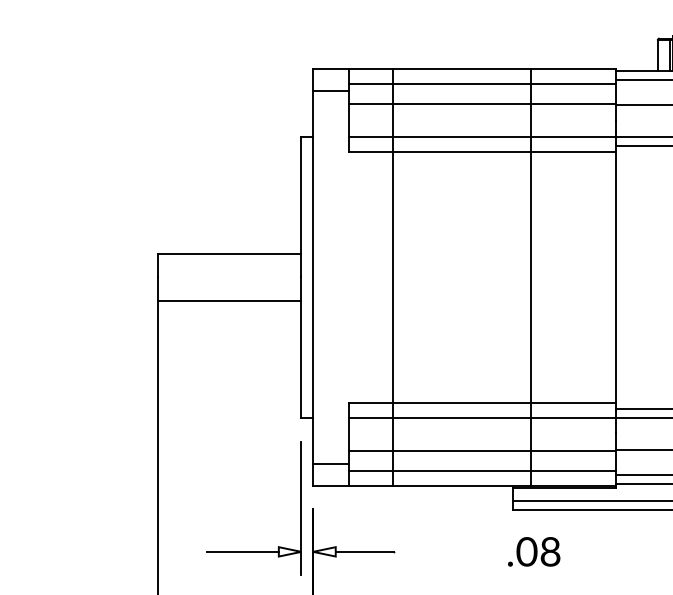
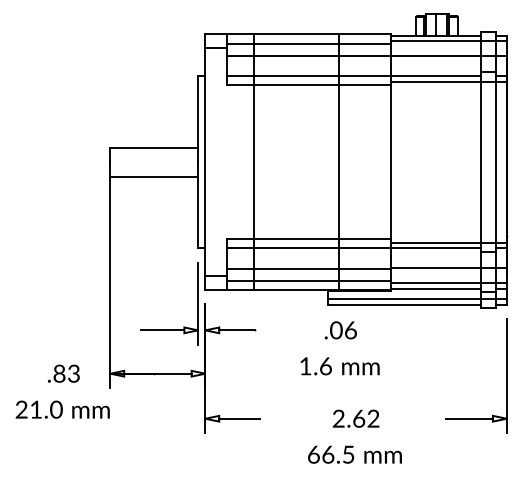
text: (550, 550) -> (350, 329), .08 -> .06

